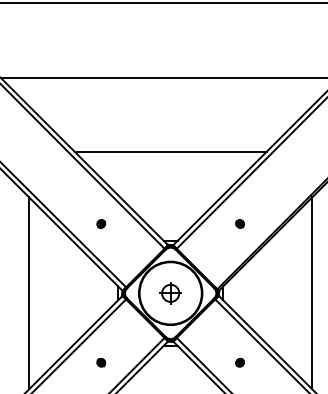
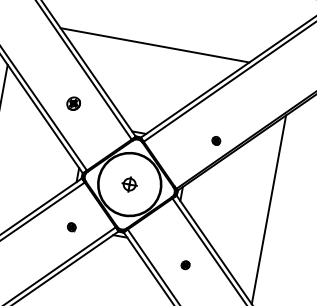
part: (101, 223) -> (74, 103), size x1.6
part: (239, 223) -> (215, 140), moved
part: (170, 293) -> (129, 184), size x0.7
part: (101, 362) -> (72, 227), moved

